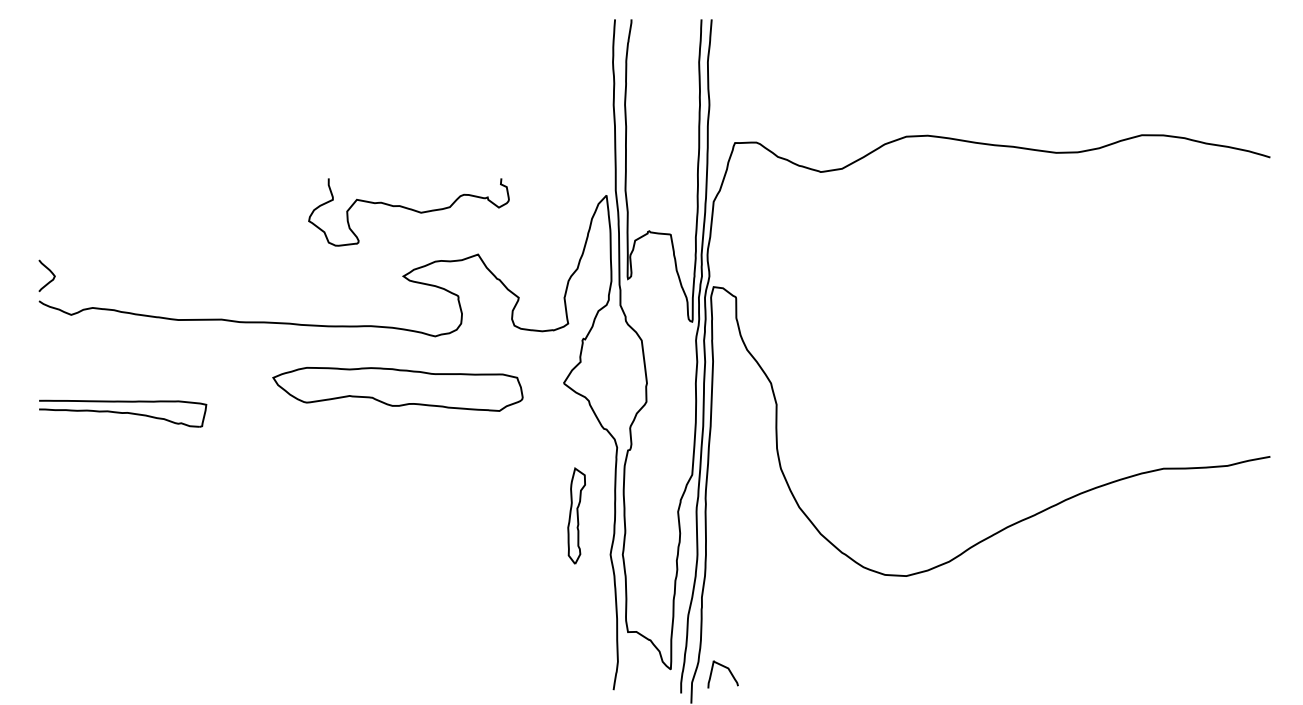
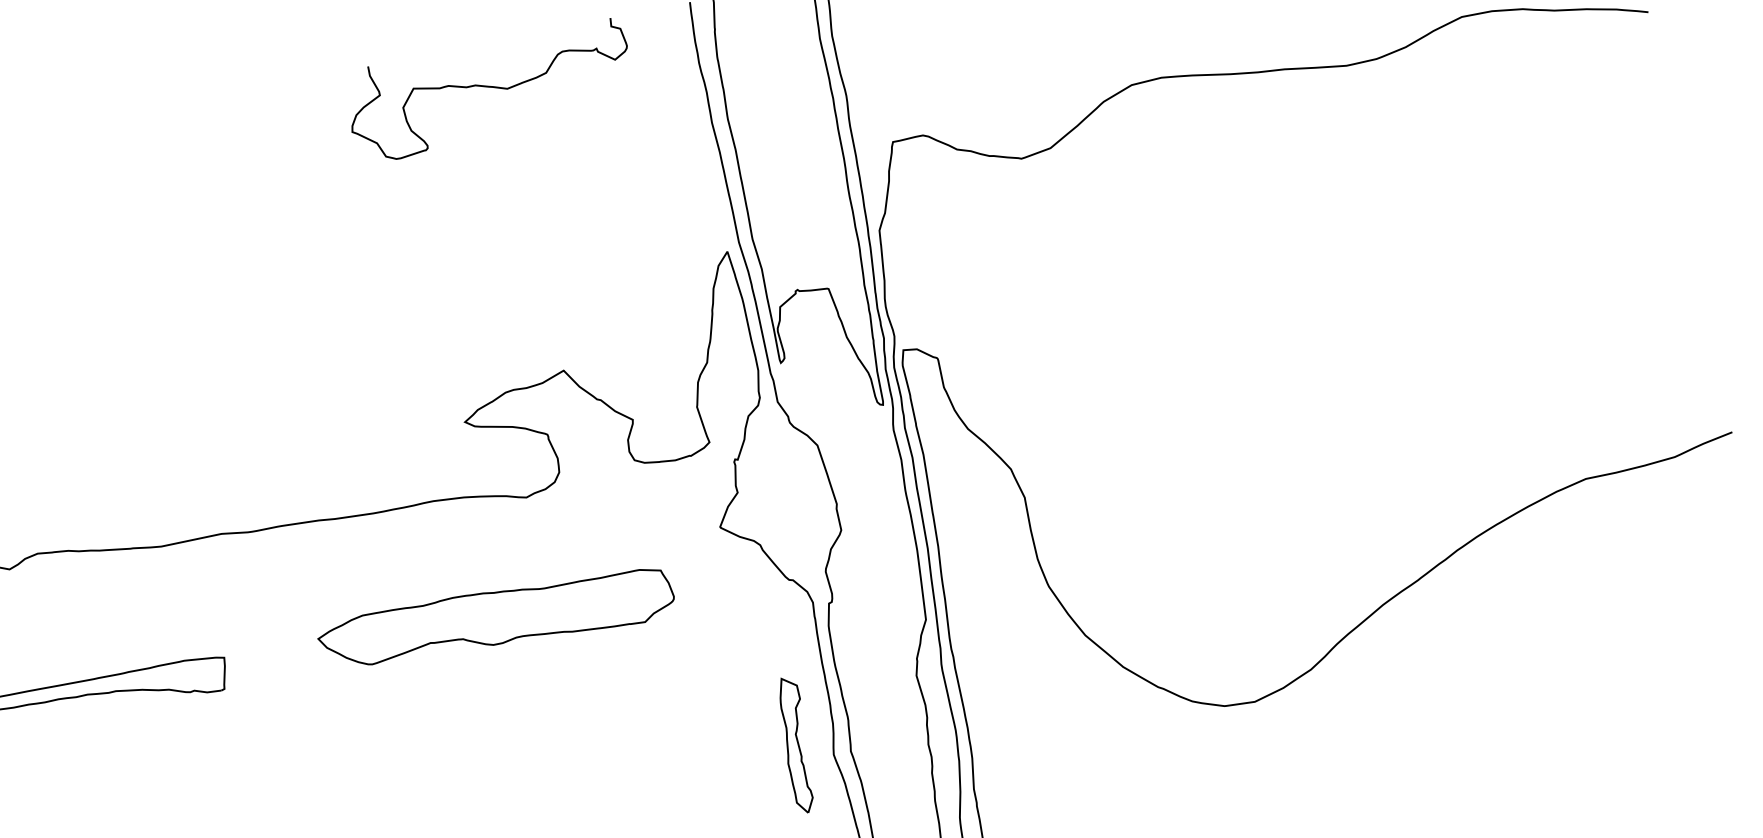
curve: (410, 210) -> (491, 88), moved
part: (397, 388) -> (495, 619), moved
part: (576, 515) -> (796, 744), moved

